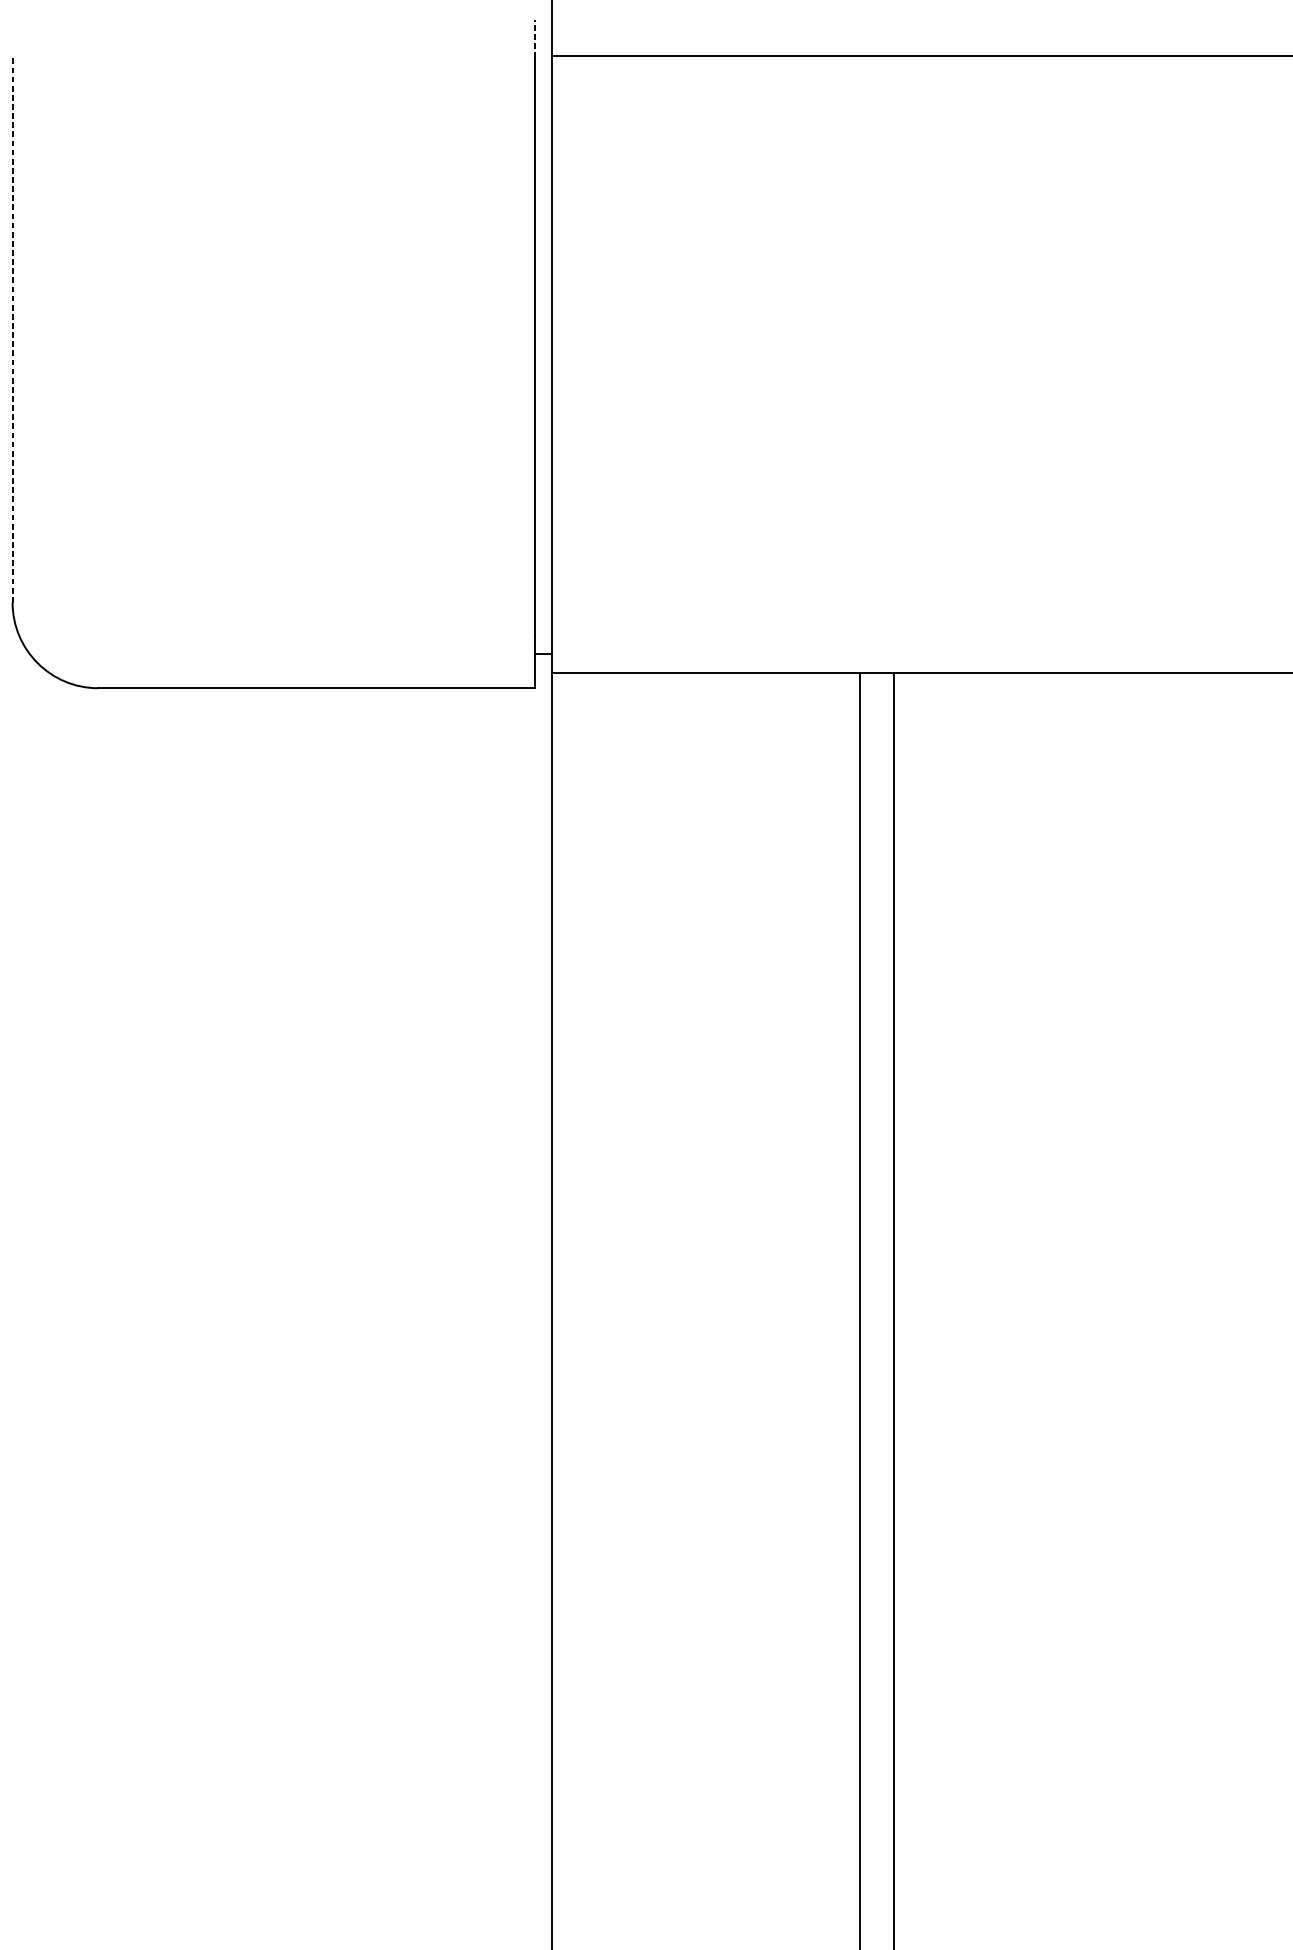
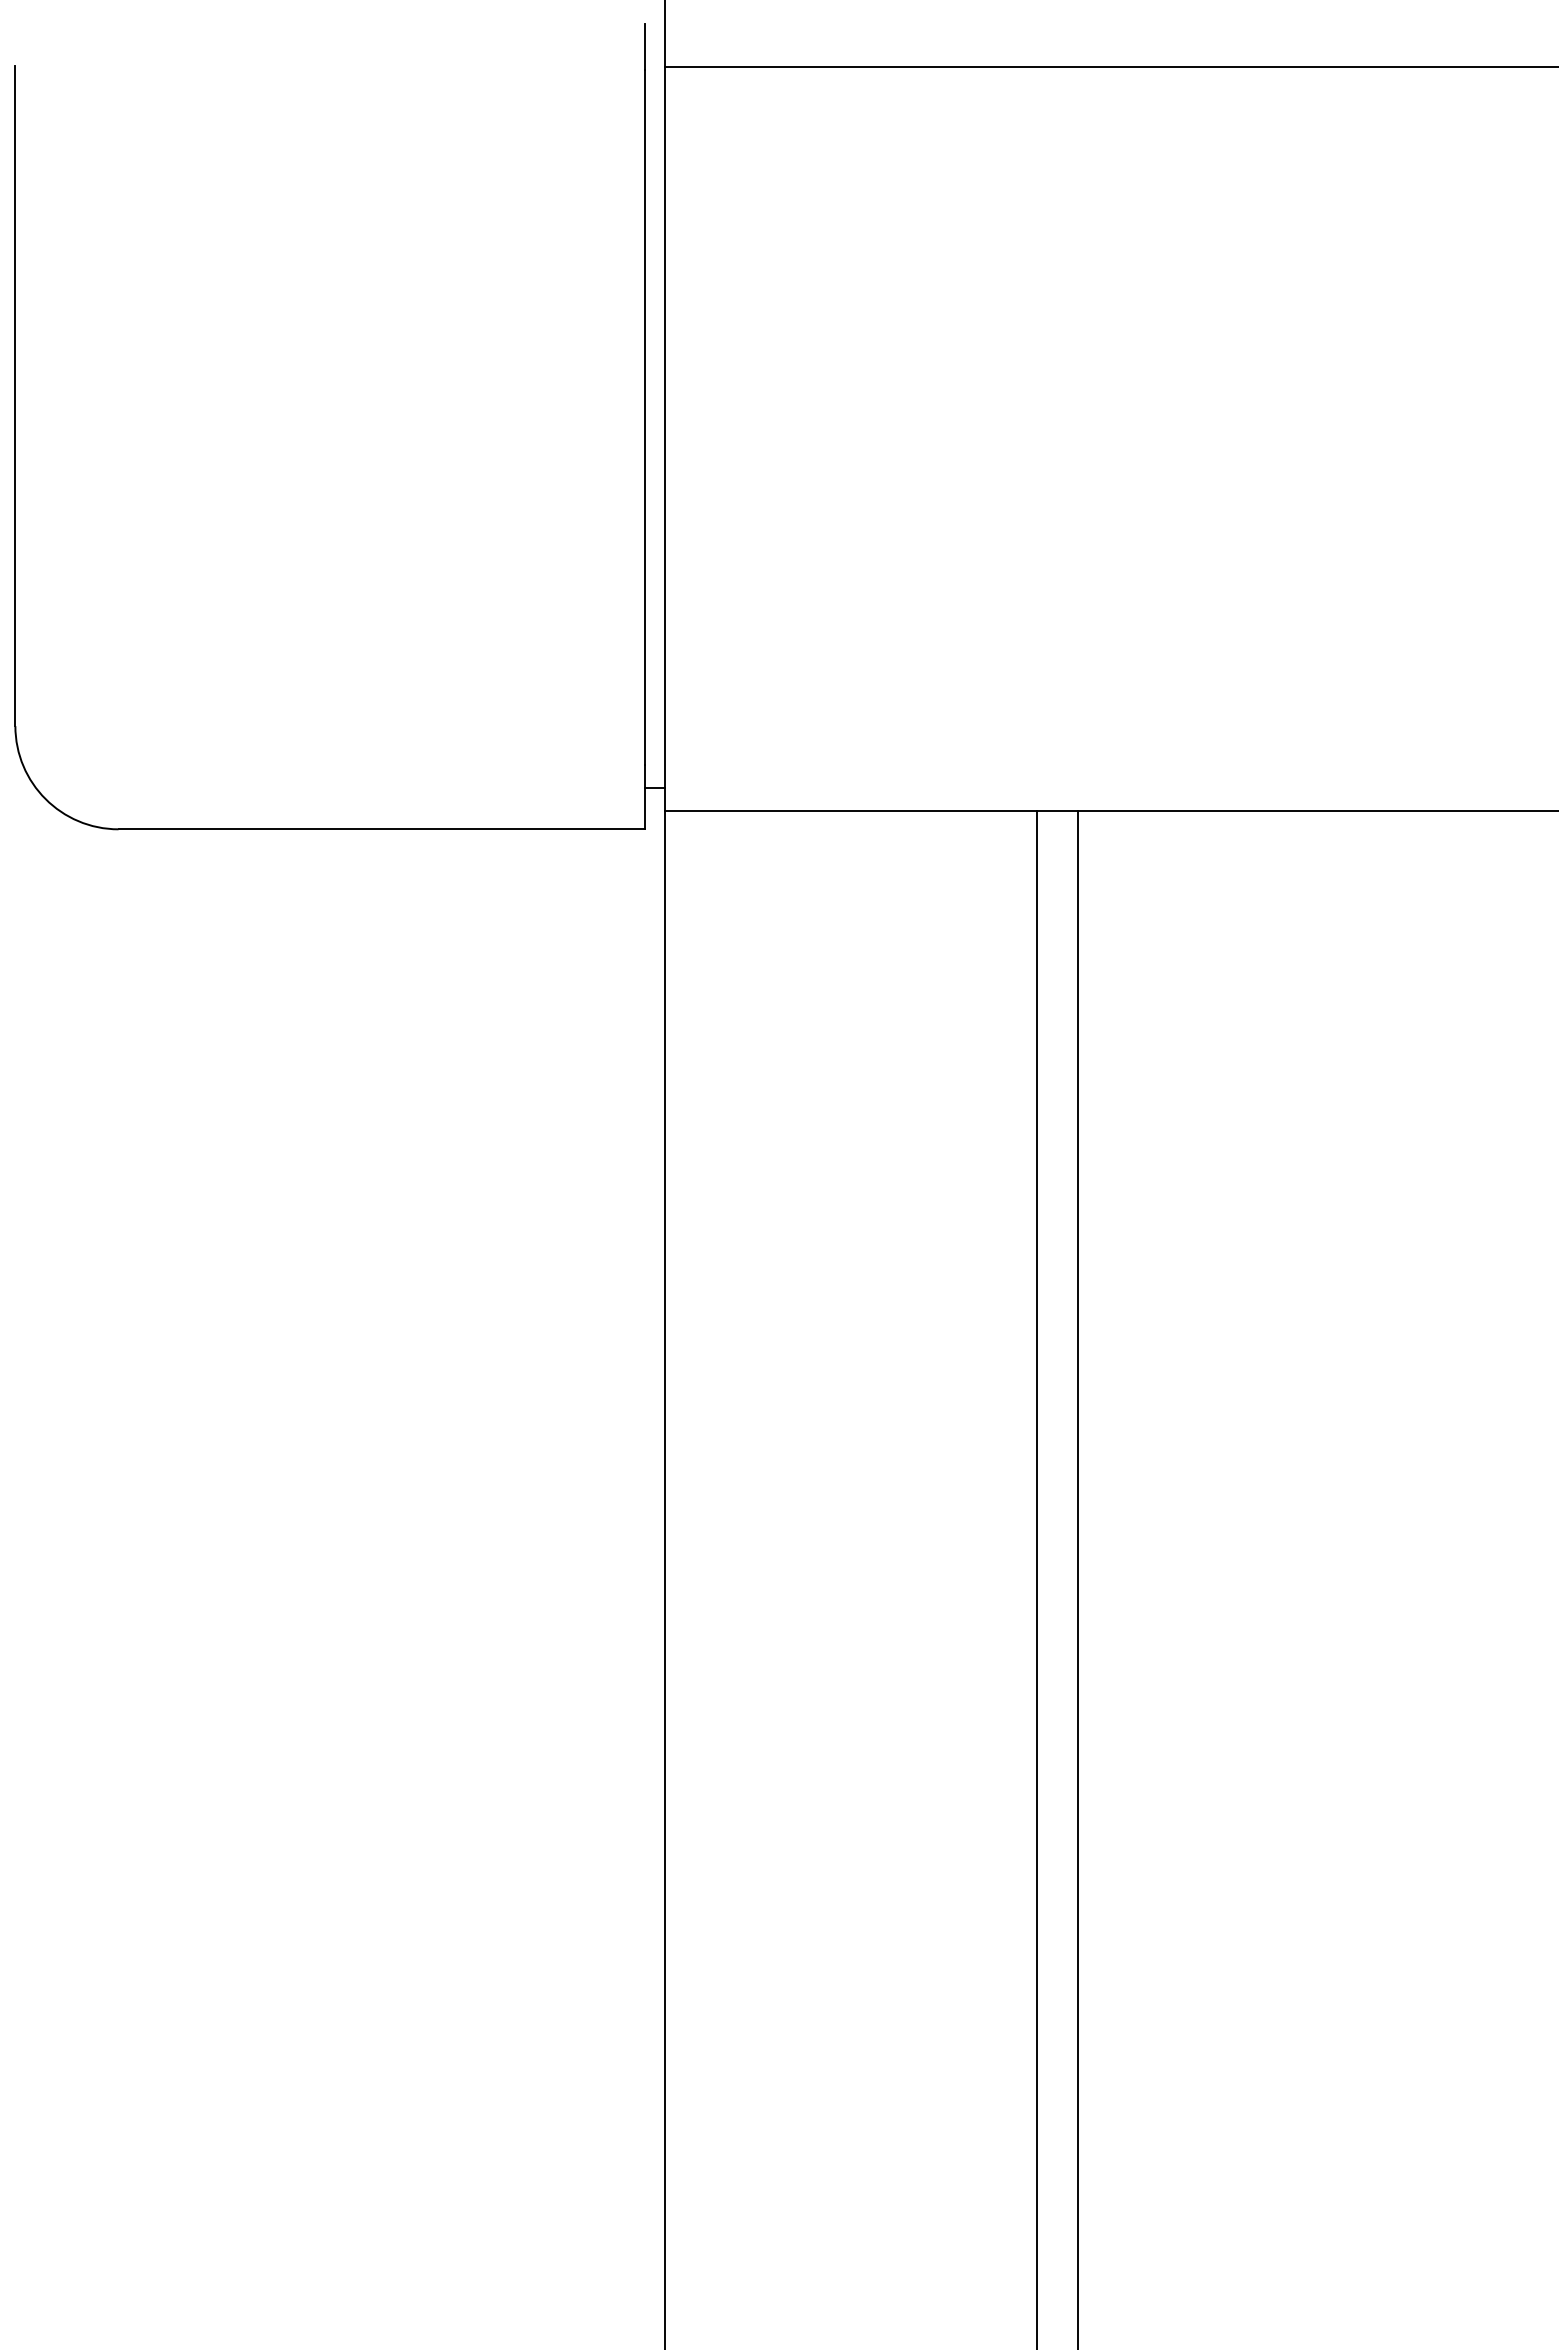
line: (534, 39) -> (644, 47), dashed -> solid
line: (12, 328) -> (15, 395), dashed -> solid

